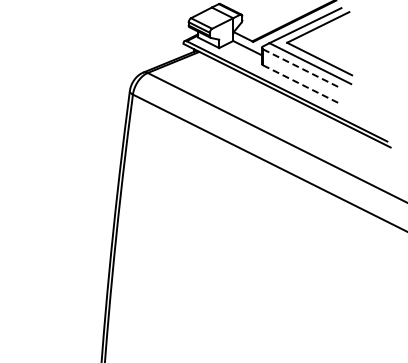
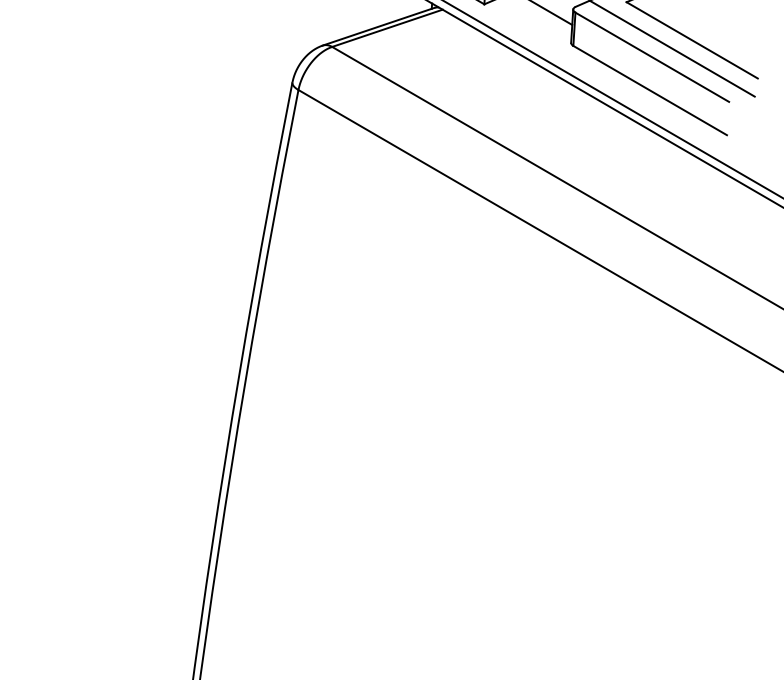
line: (301, 68) -> (653, 57), dashed -> solid
line: (301, 84) -> (651, 91), dashed -> solid

